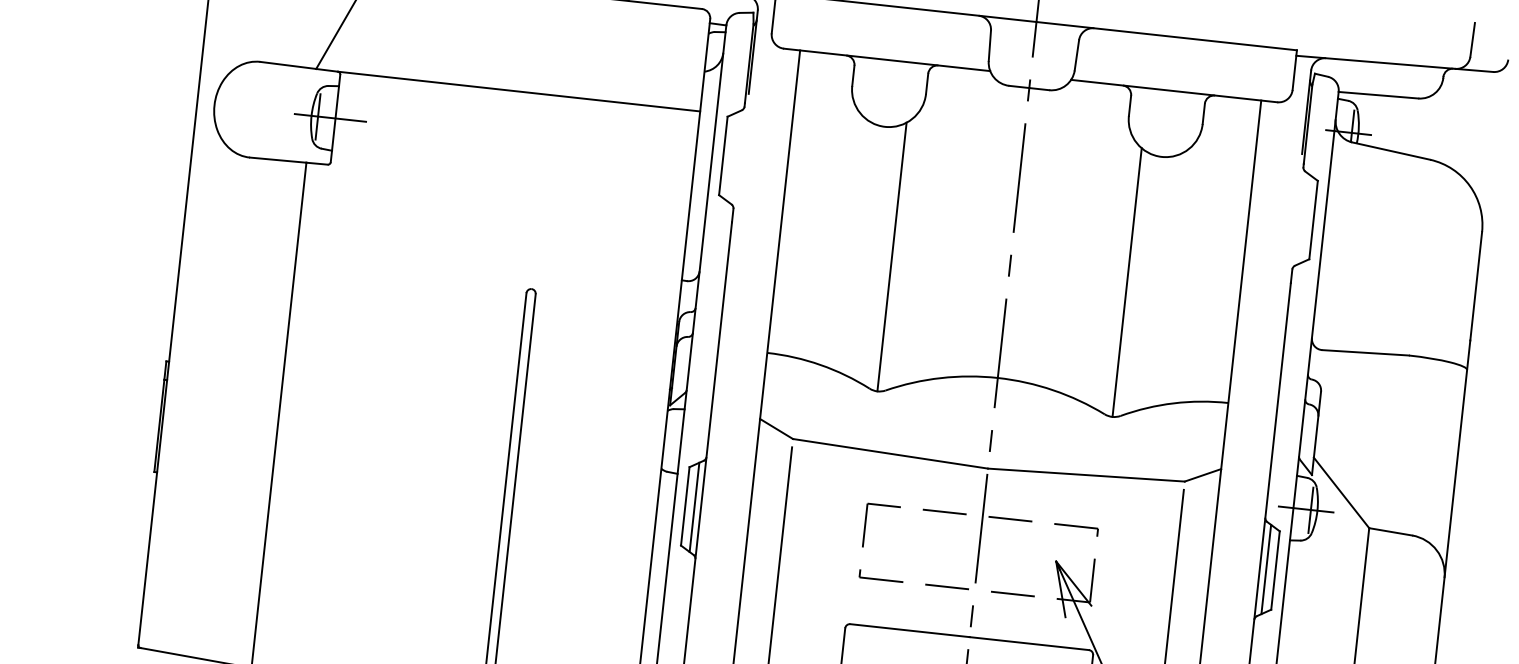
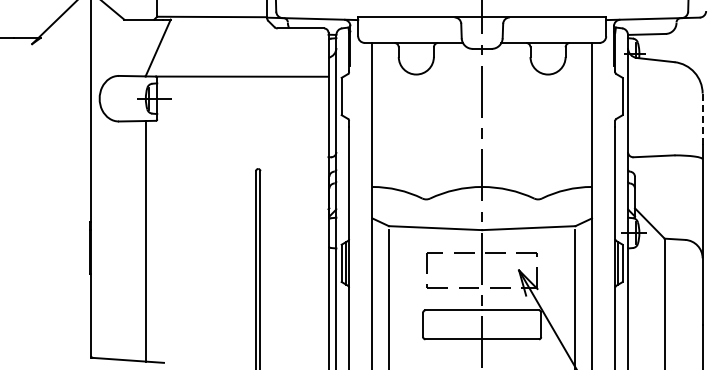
line: (892, 257) -> (426, 135), removed
line: (1127, 282) -> (538, 135), removed
line: (1475, 286) -> (702, 119), solid -> dashed

